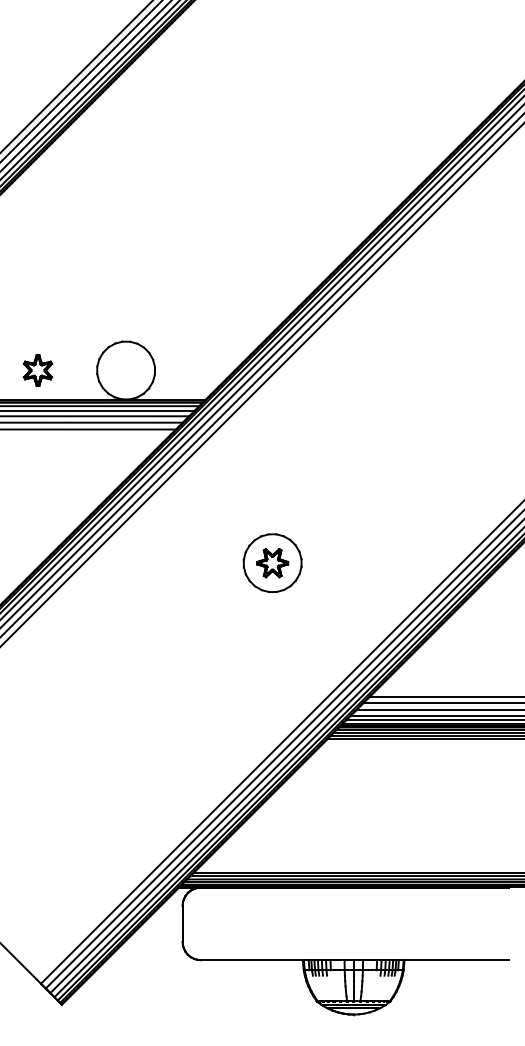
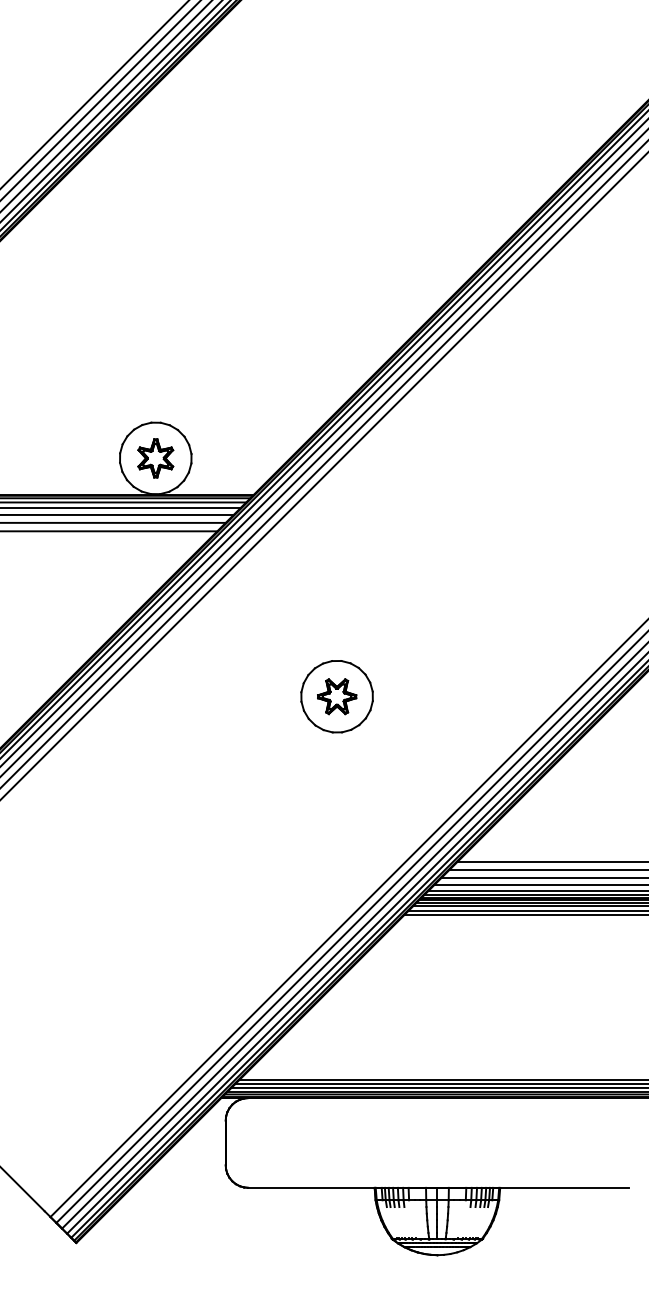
part: (37, 370) -> (155, 458), moved

